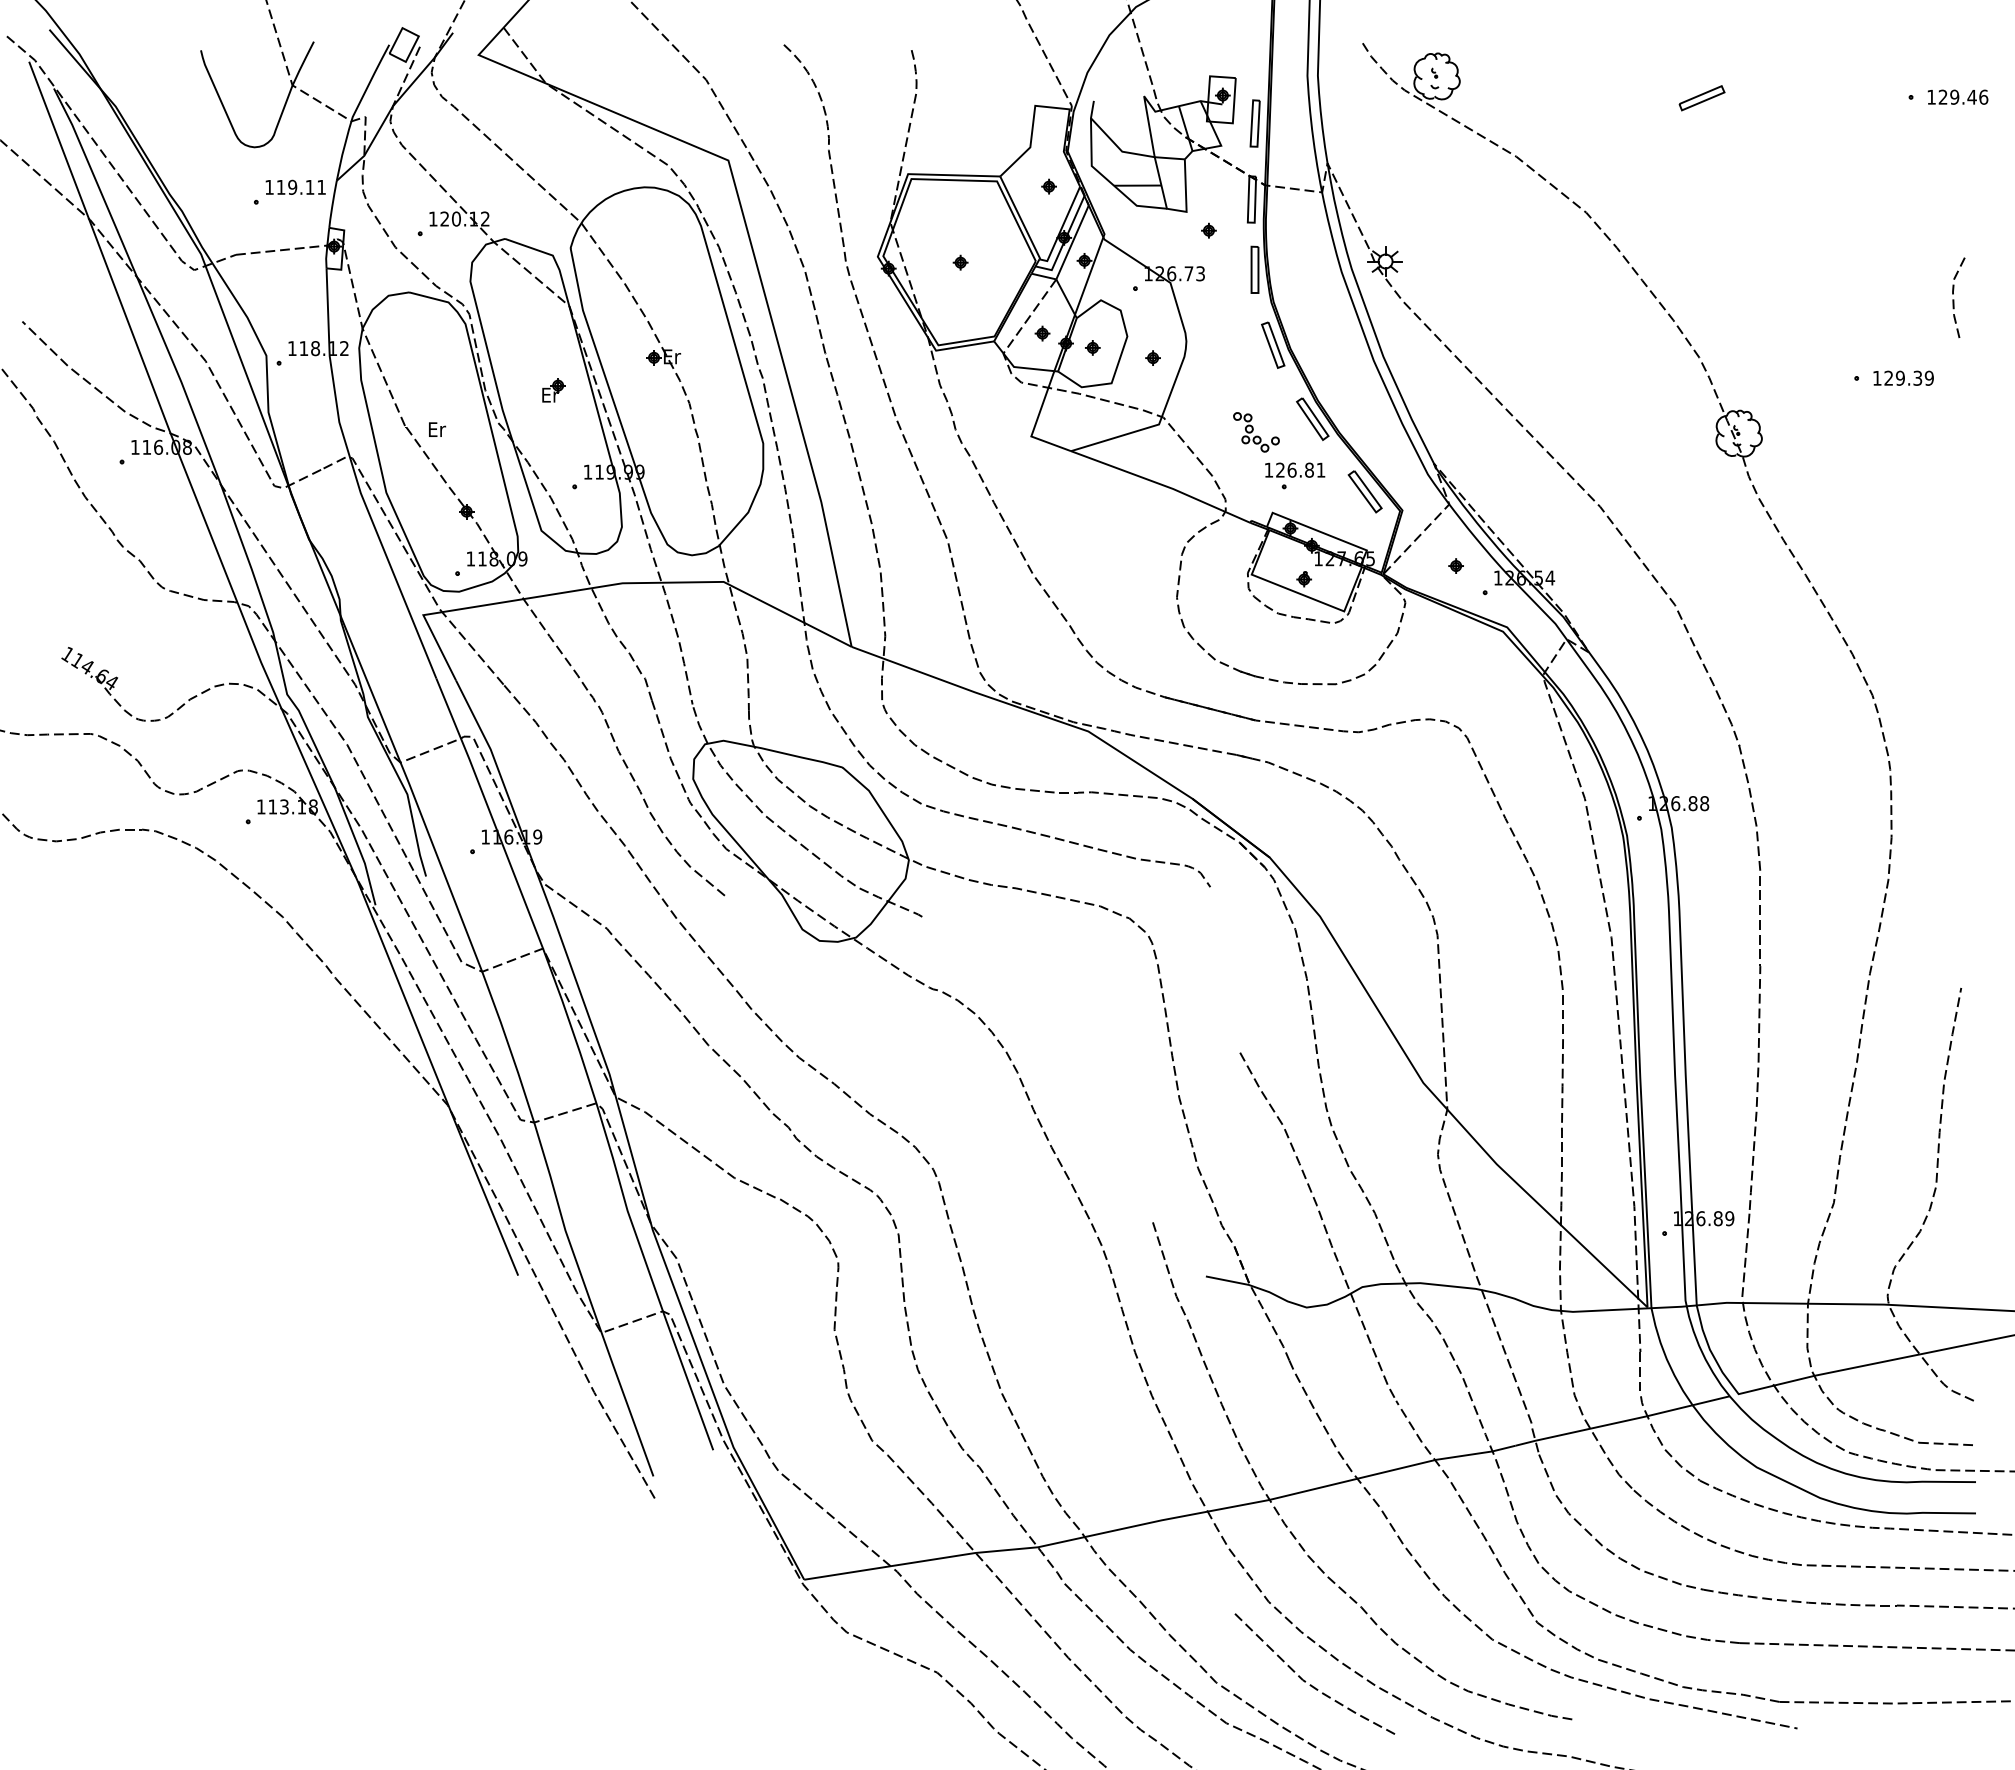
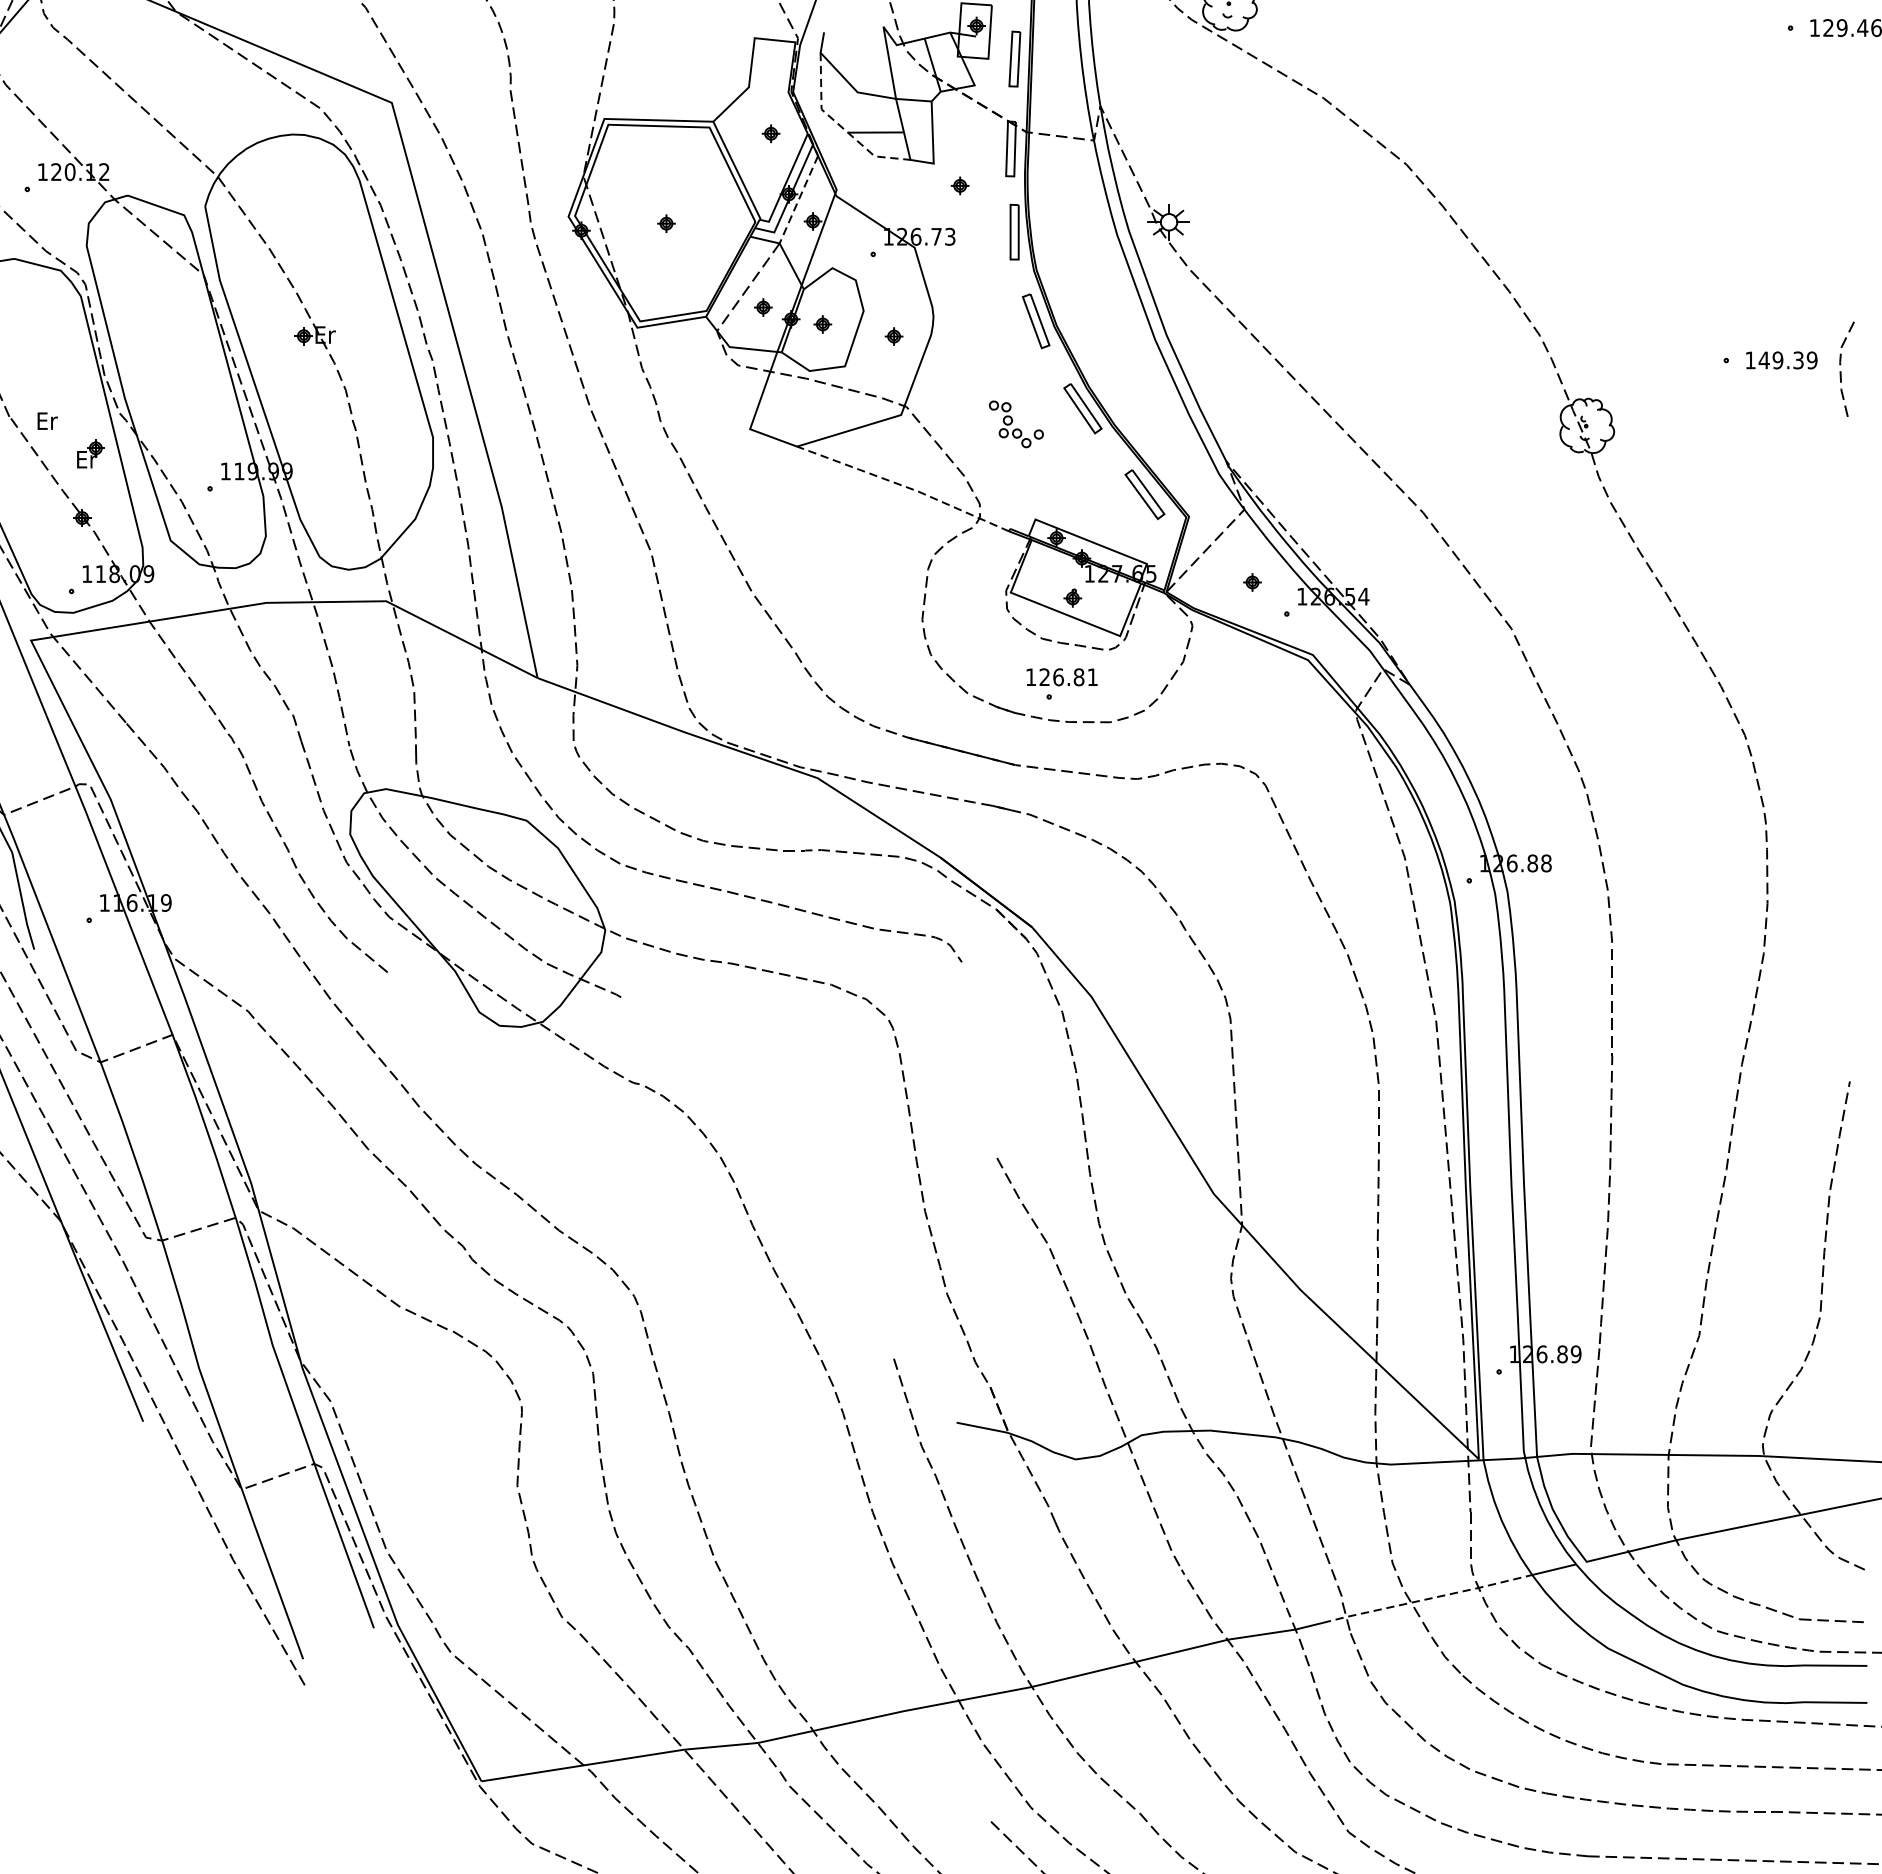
part: (1701, 98) -> (1542, 29), removed
line: (1108, 180) -> (841, 126), solid -> dashed
line: (1072, 242) -> (798, 199), solid -> dashed
line: (1954, 299) -> (1841, 371), moved
text: (1888, 377) -> (1763, 359), 129.39 -> 149.39
part: (553, 390) -> (90, 454), moved
part: (1295, 475) -> (1062, 683), moved
line: (1161, 484) -> (904, 486), solid -> dashed
line: (1604, 1425) -> (1427, 1598), solid -> dashed

